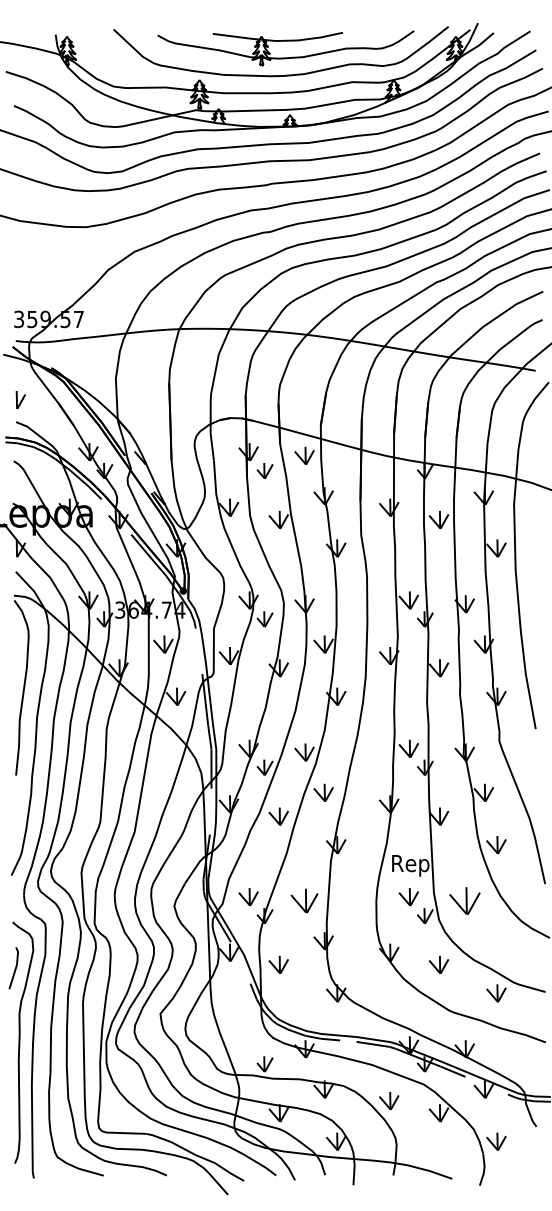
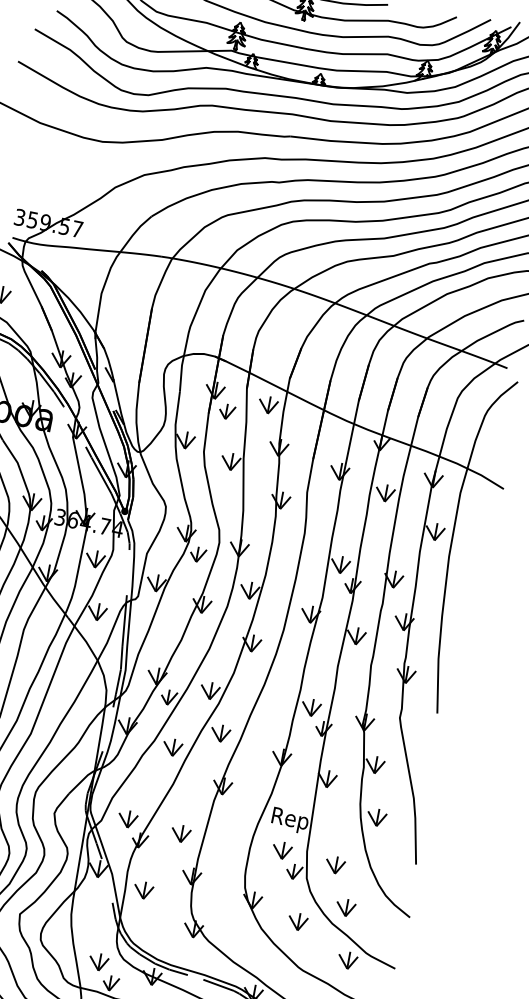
part: (304, 900) -> (180, 833), size x0.71
part: (464, 900) -> (335, 864), size x0.62
part: (483, 941) -> (345, 907), added
part: (248, 1045) -> (98, 962), added

